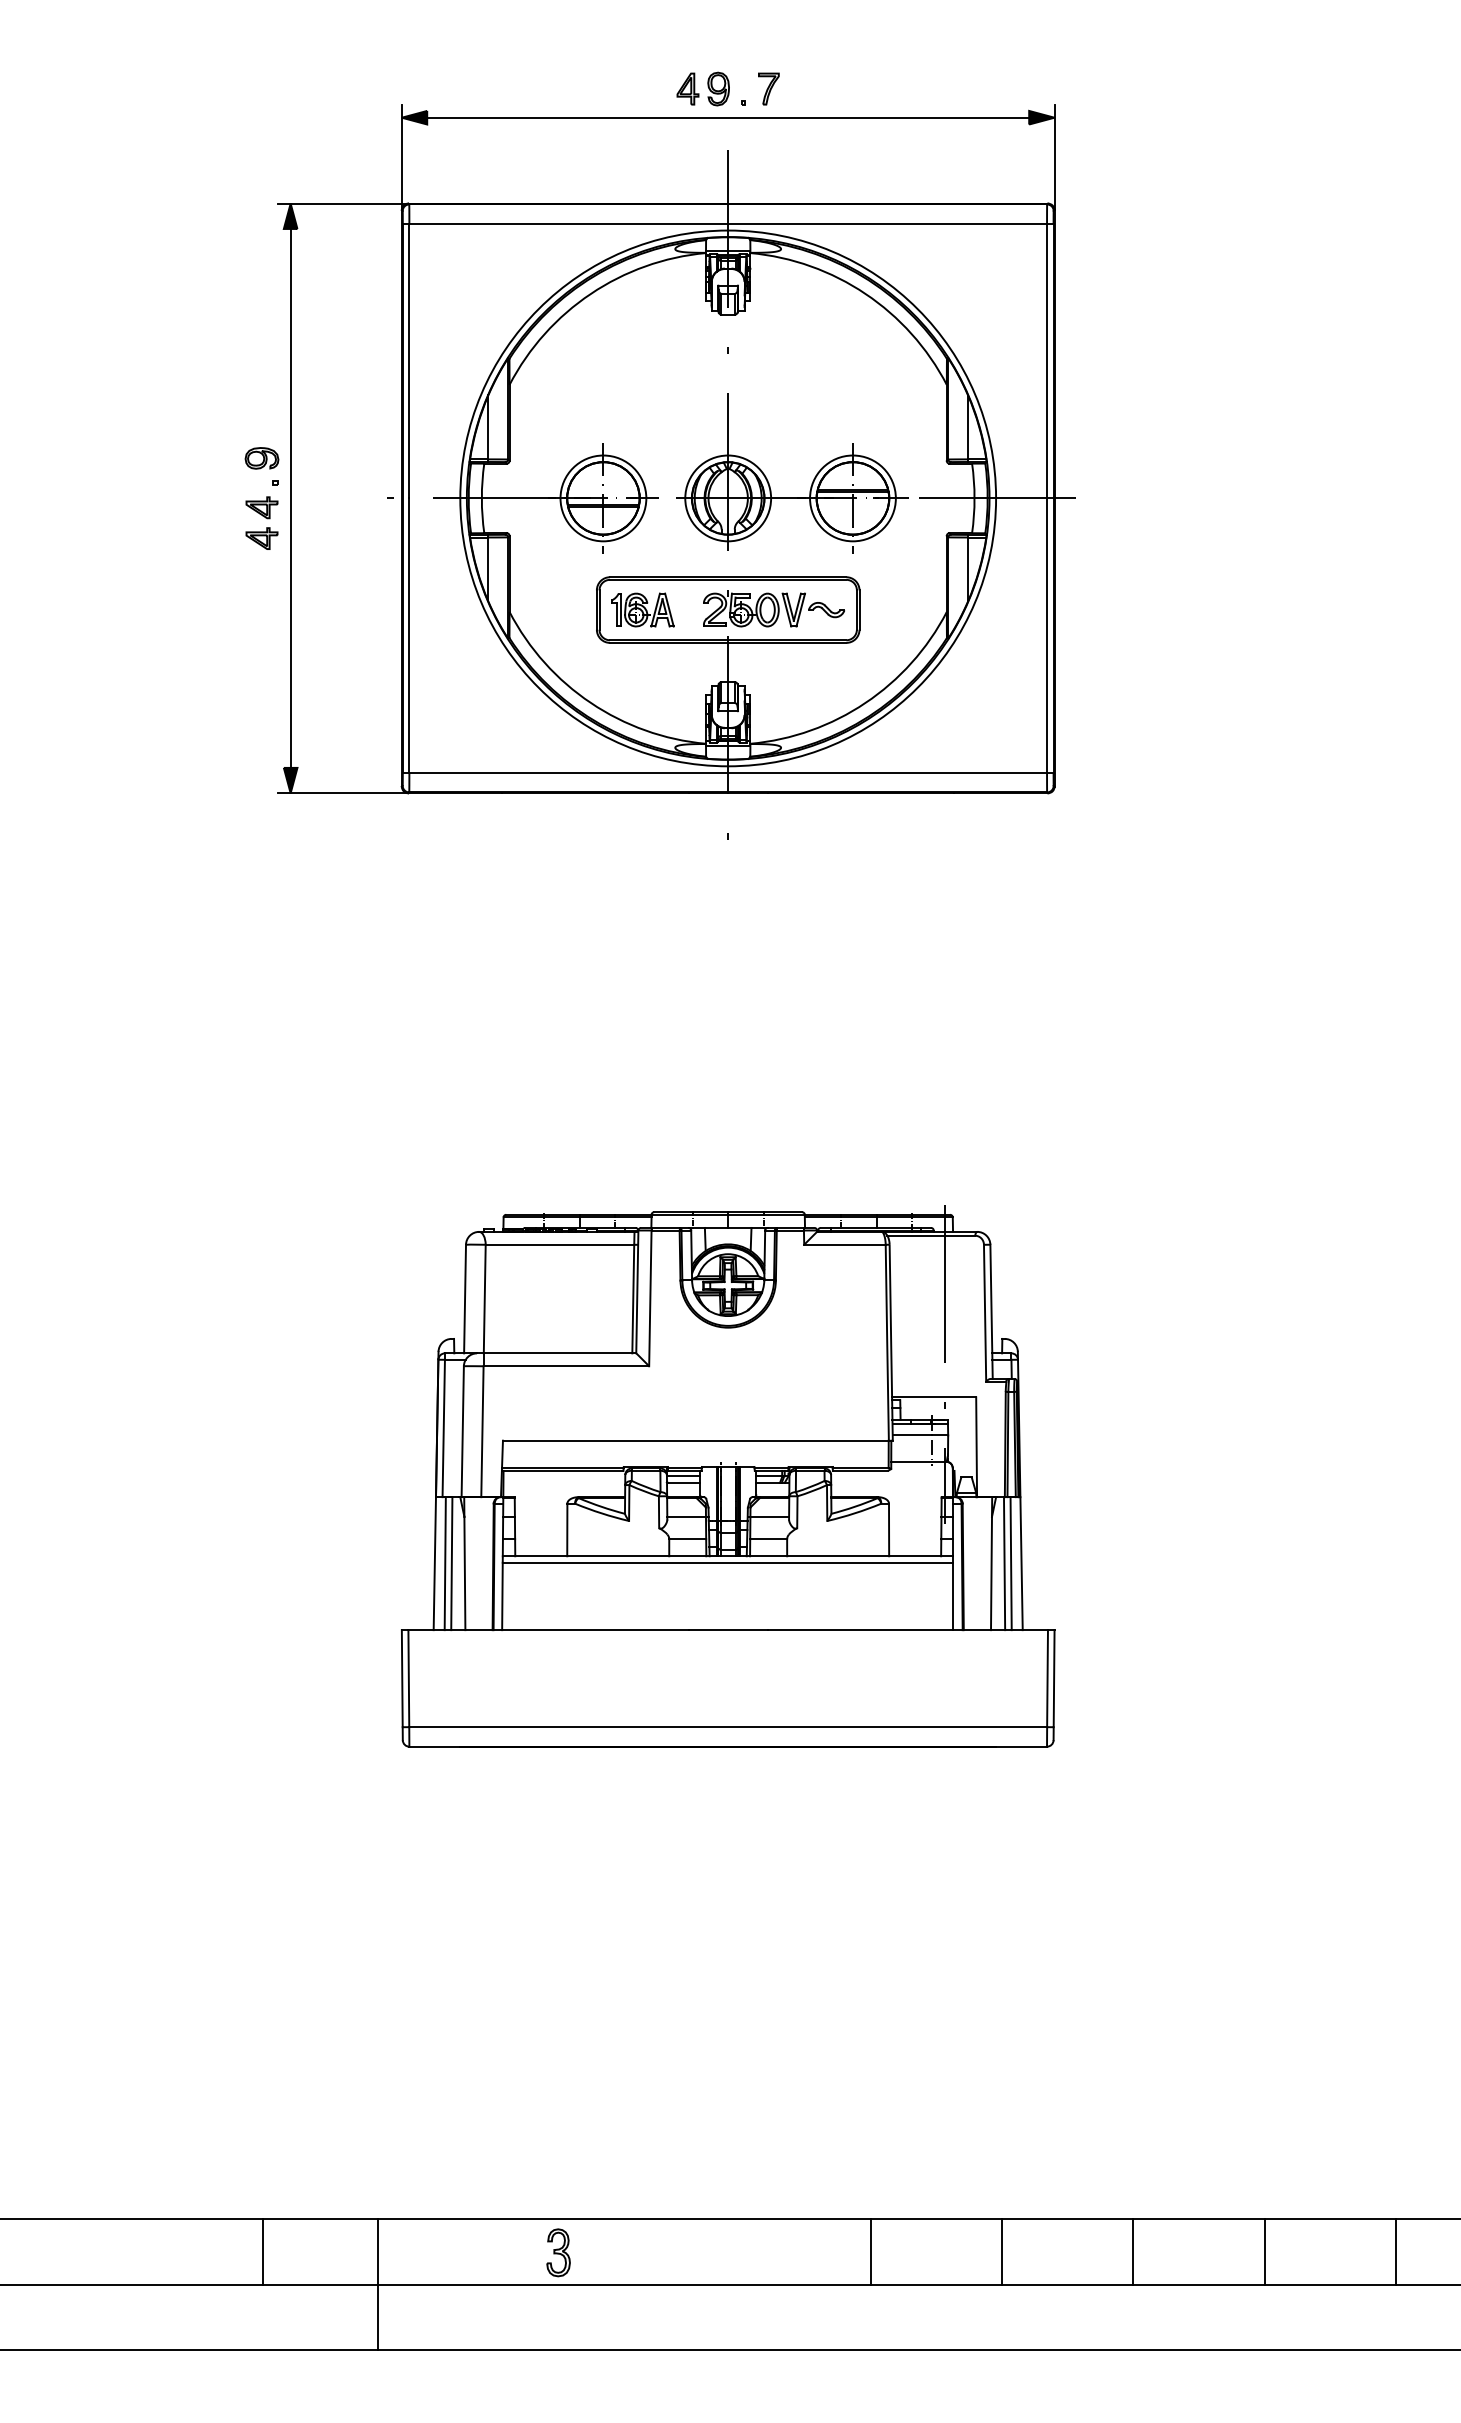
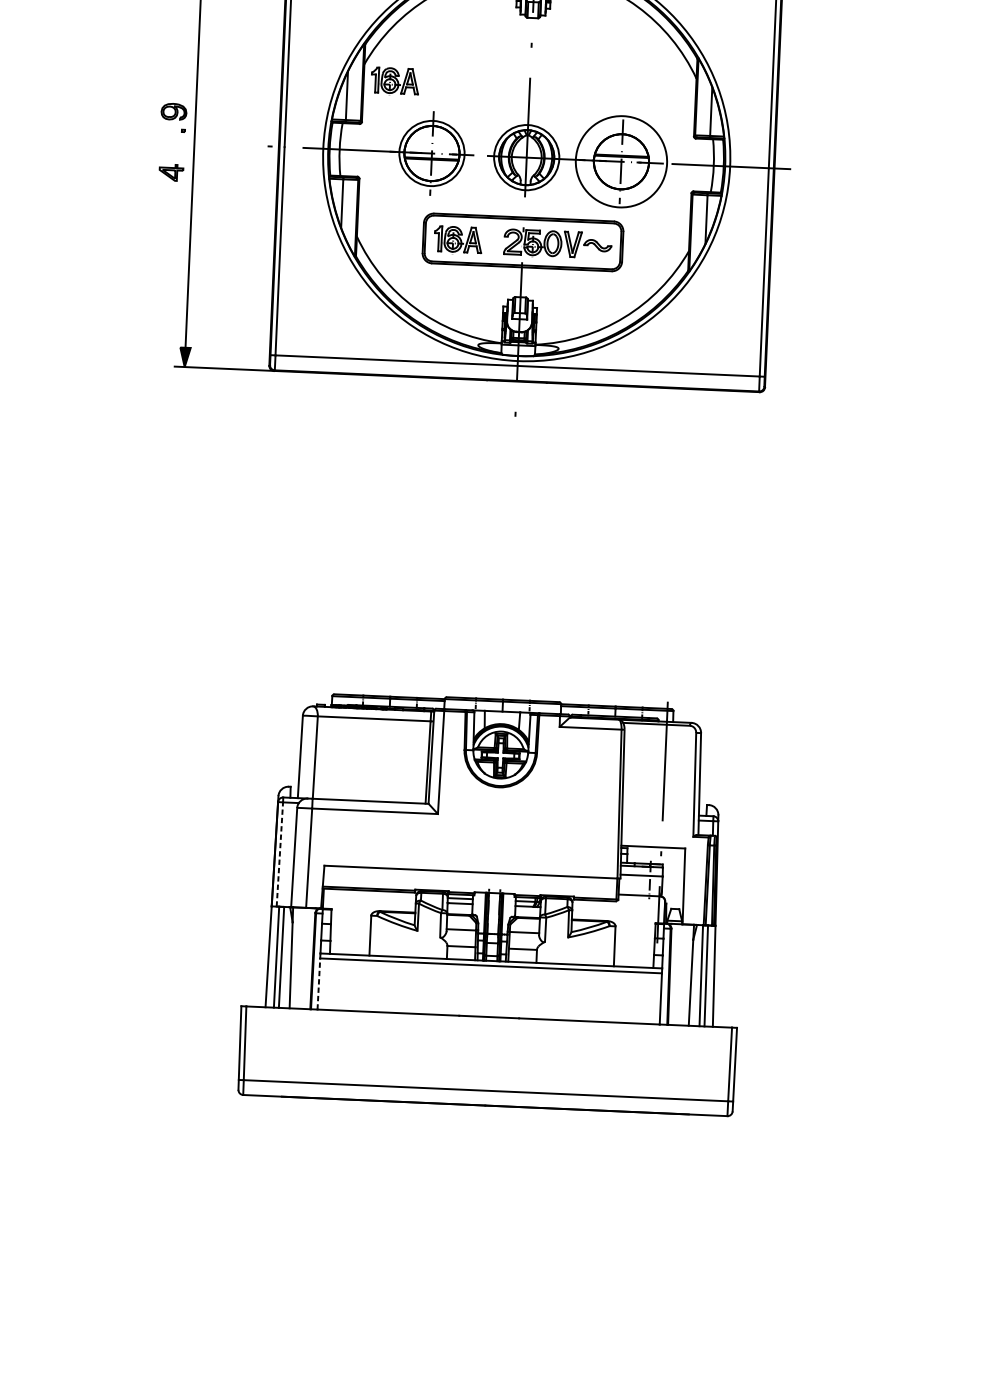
part: (550, 404) -> (394, 80), added
circle: (852, 498) -> (621, 161), size x1.4
part: (261, 507) -> (172, 149), removed
line: (443, 1428) -> (279, 854), solid -> dashed
line: (502, 1596) -> (318, 984), solid -> dashed

